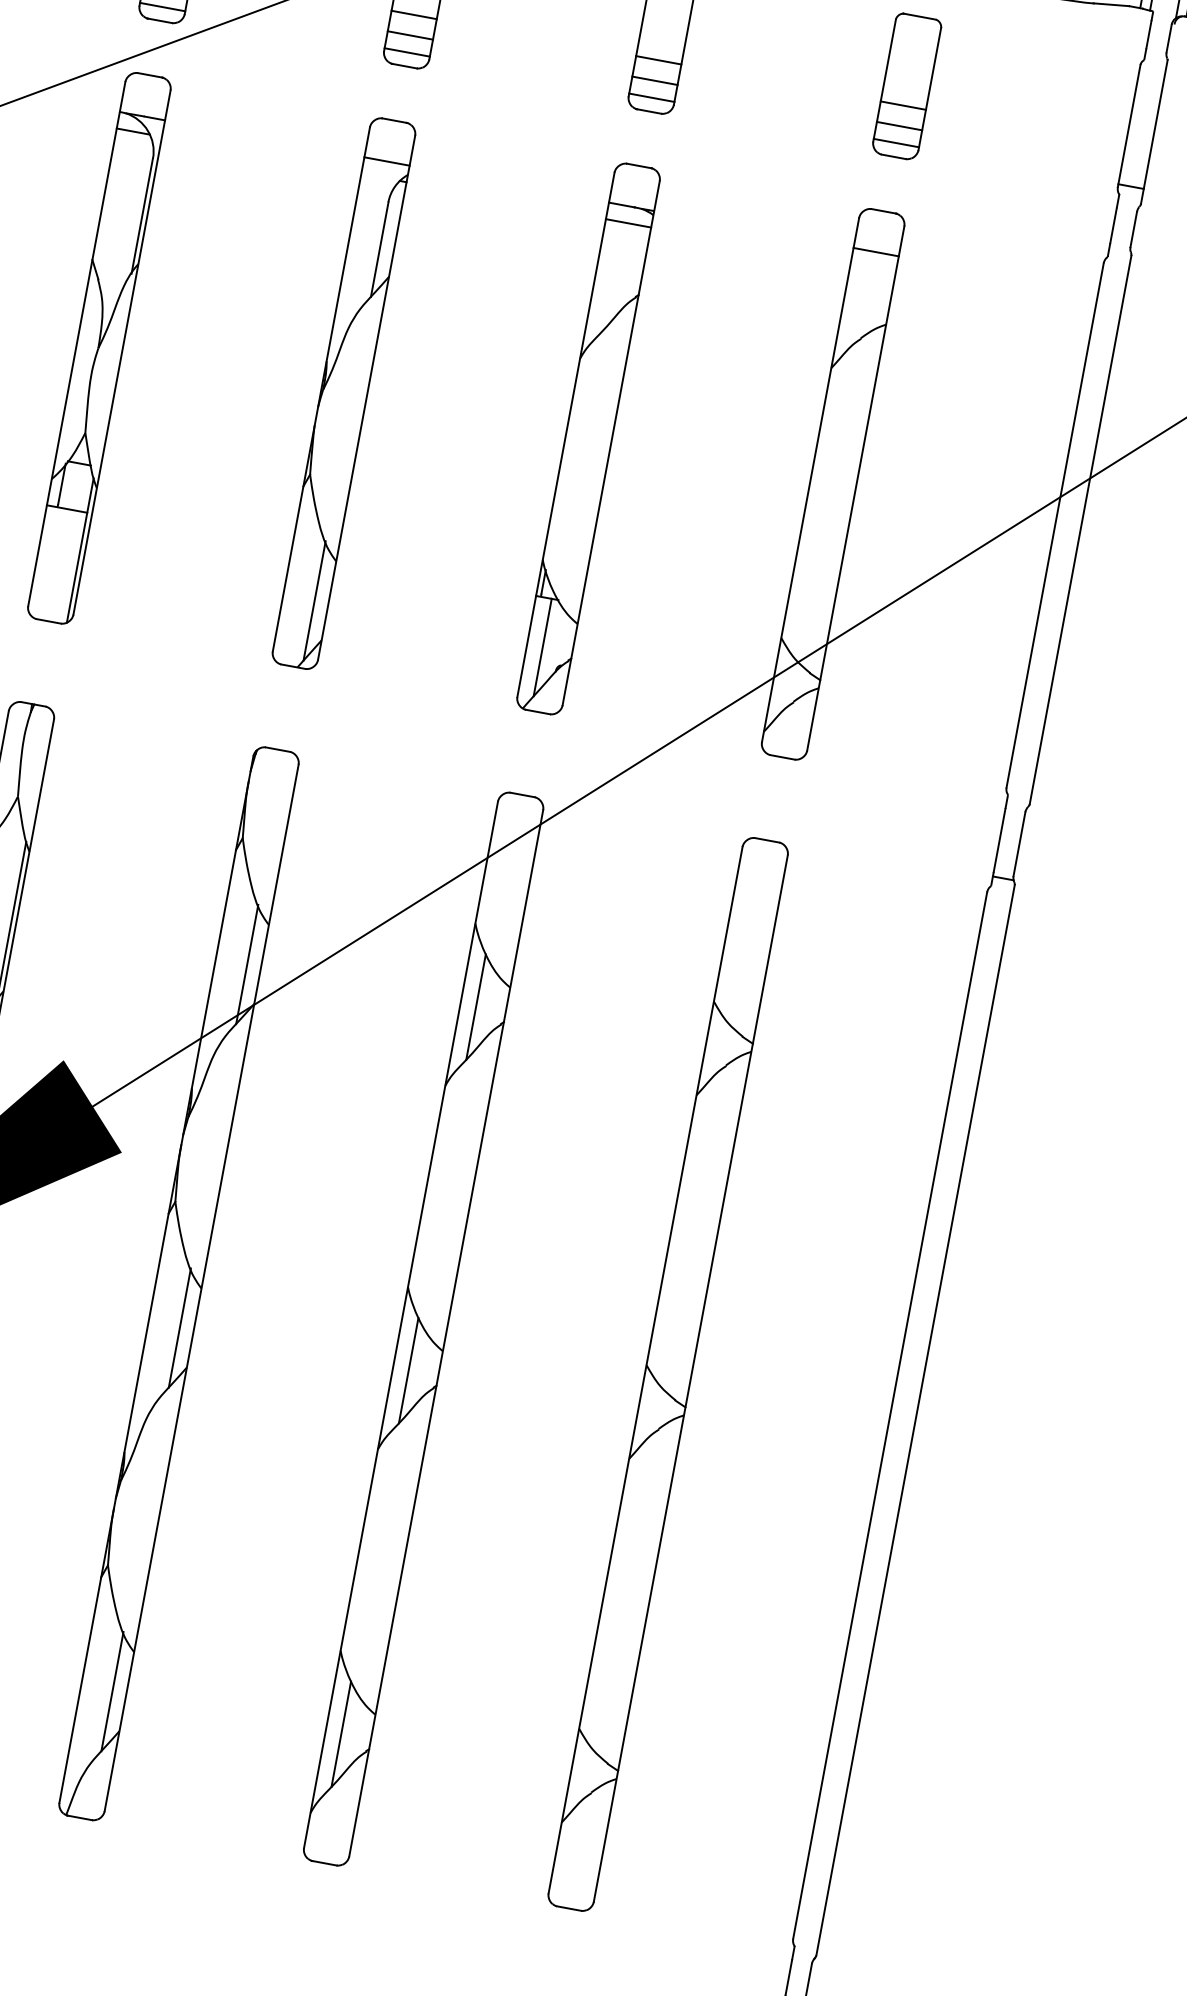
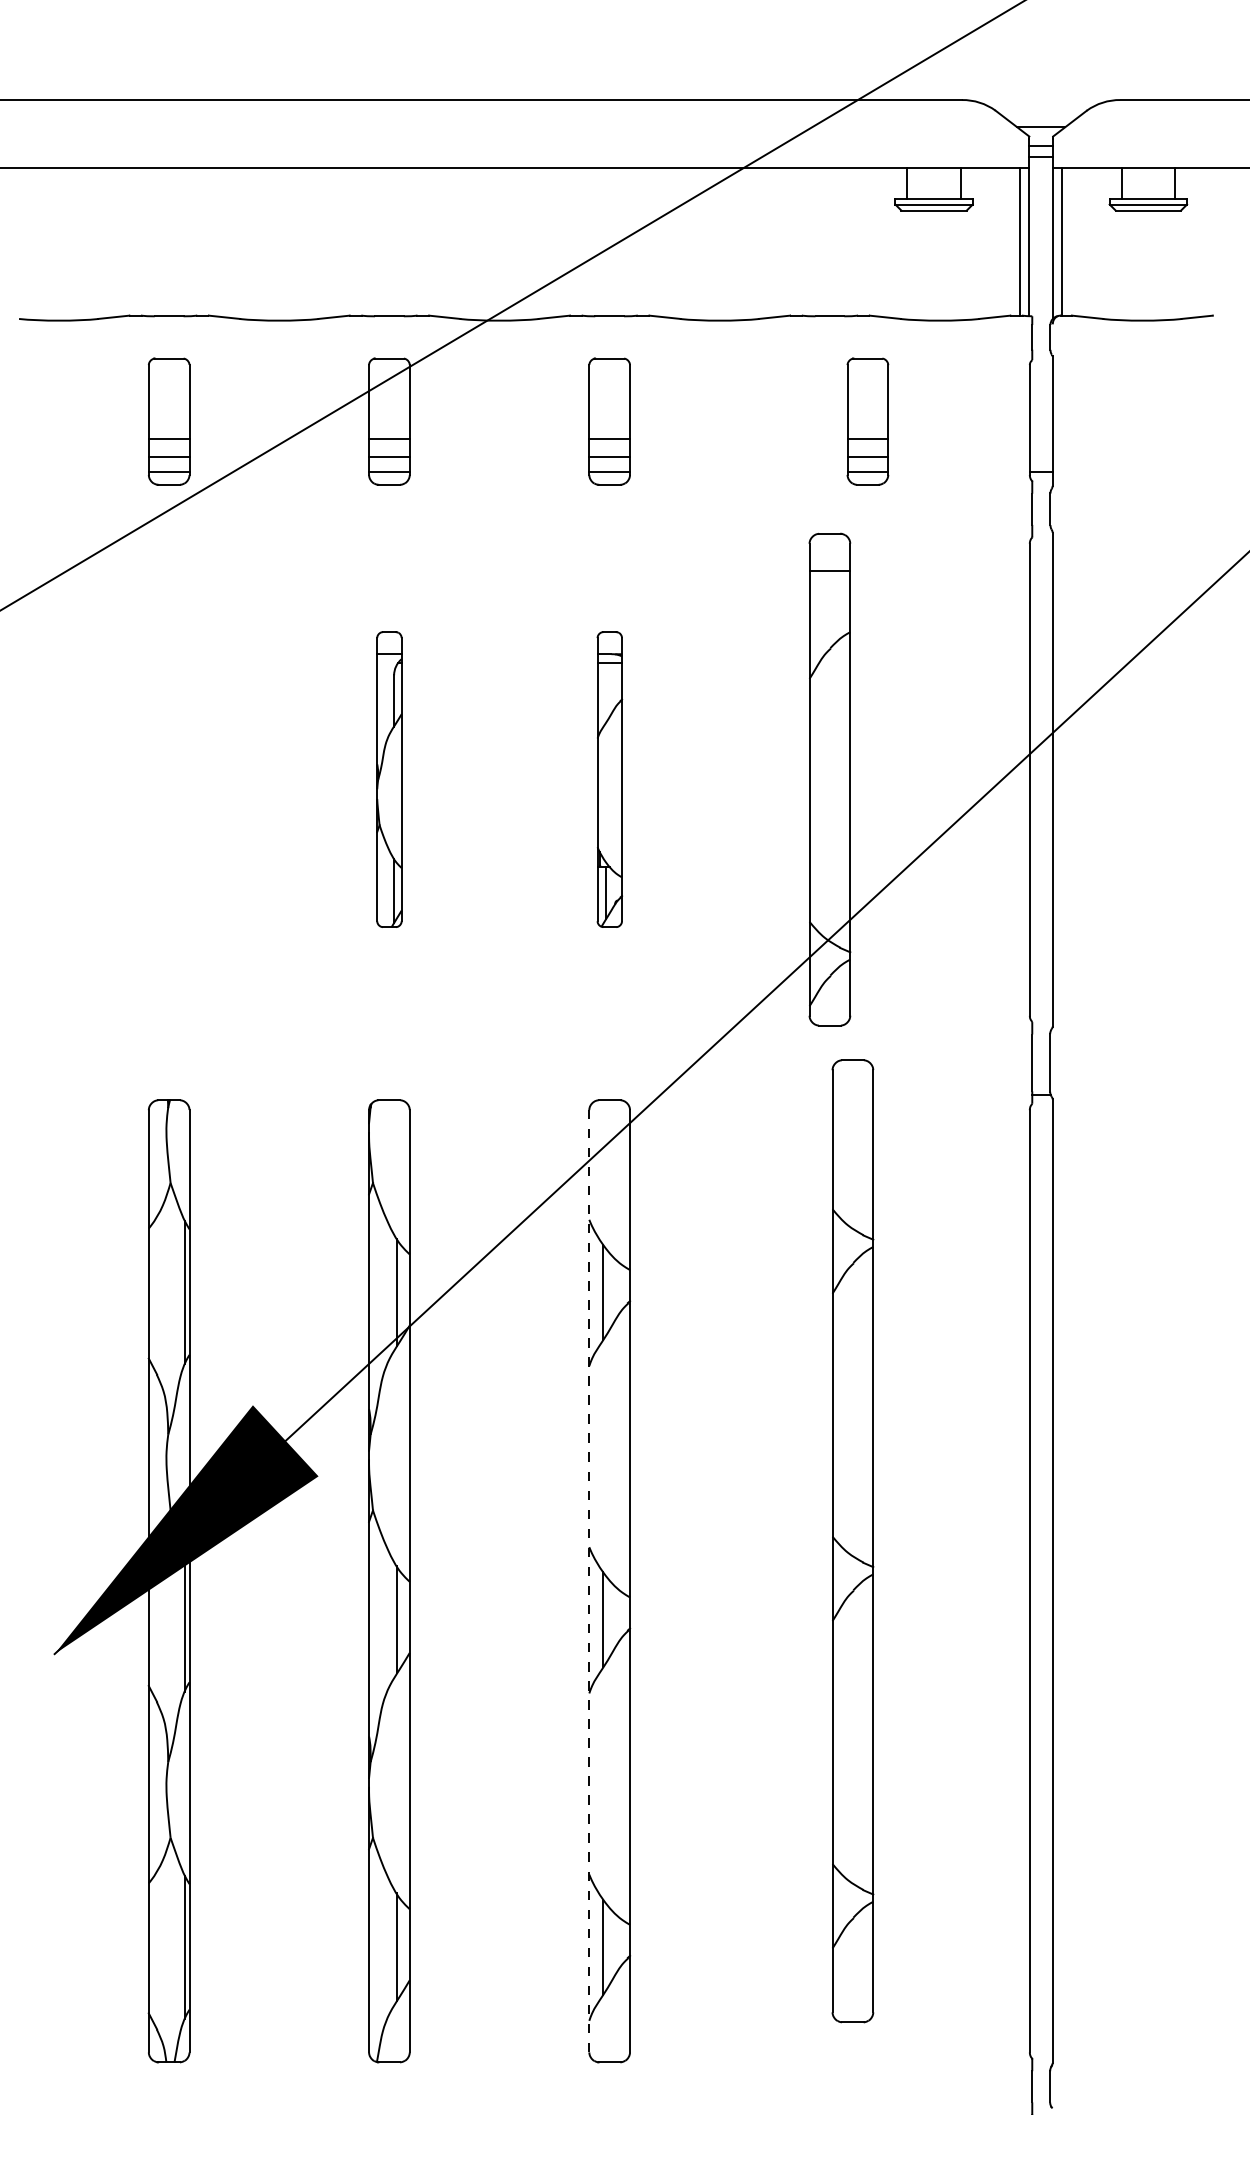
part: (906, 86) -> (867, 421), moved
part: (98, 347) -> (168, 779), removed
part: (344, 393) -> (389, 779), size x0.6
part: (588, 438) -> (609, 779), size x0.6
line: (401, 1324) -> (589, 1580), solid -> dashed
part: (667, 1374) -> (852, 1541), moved

